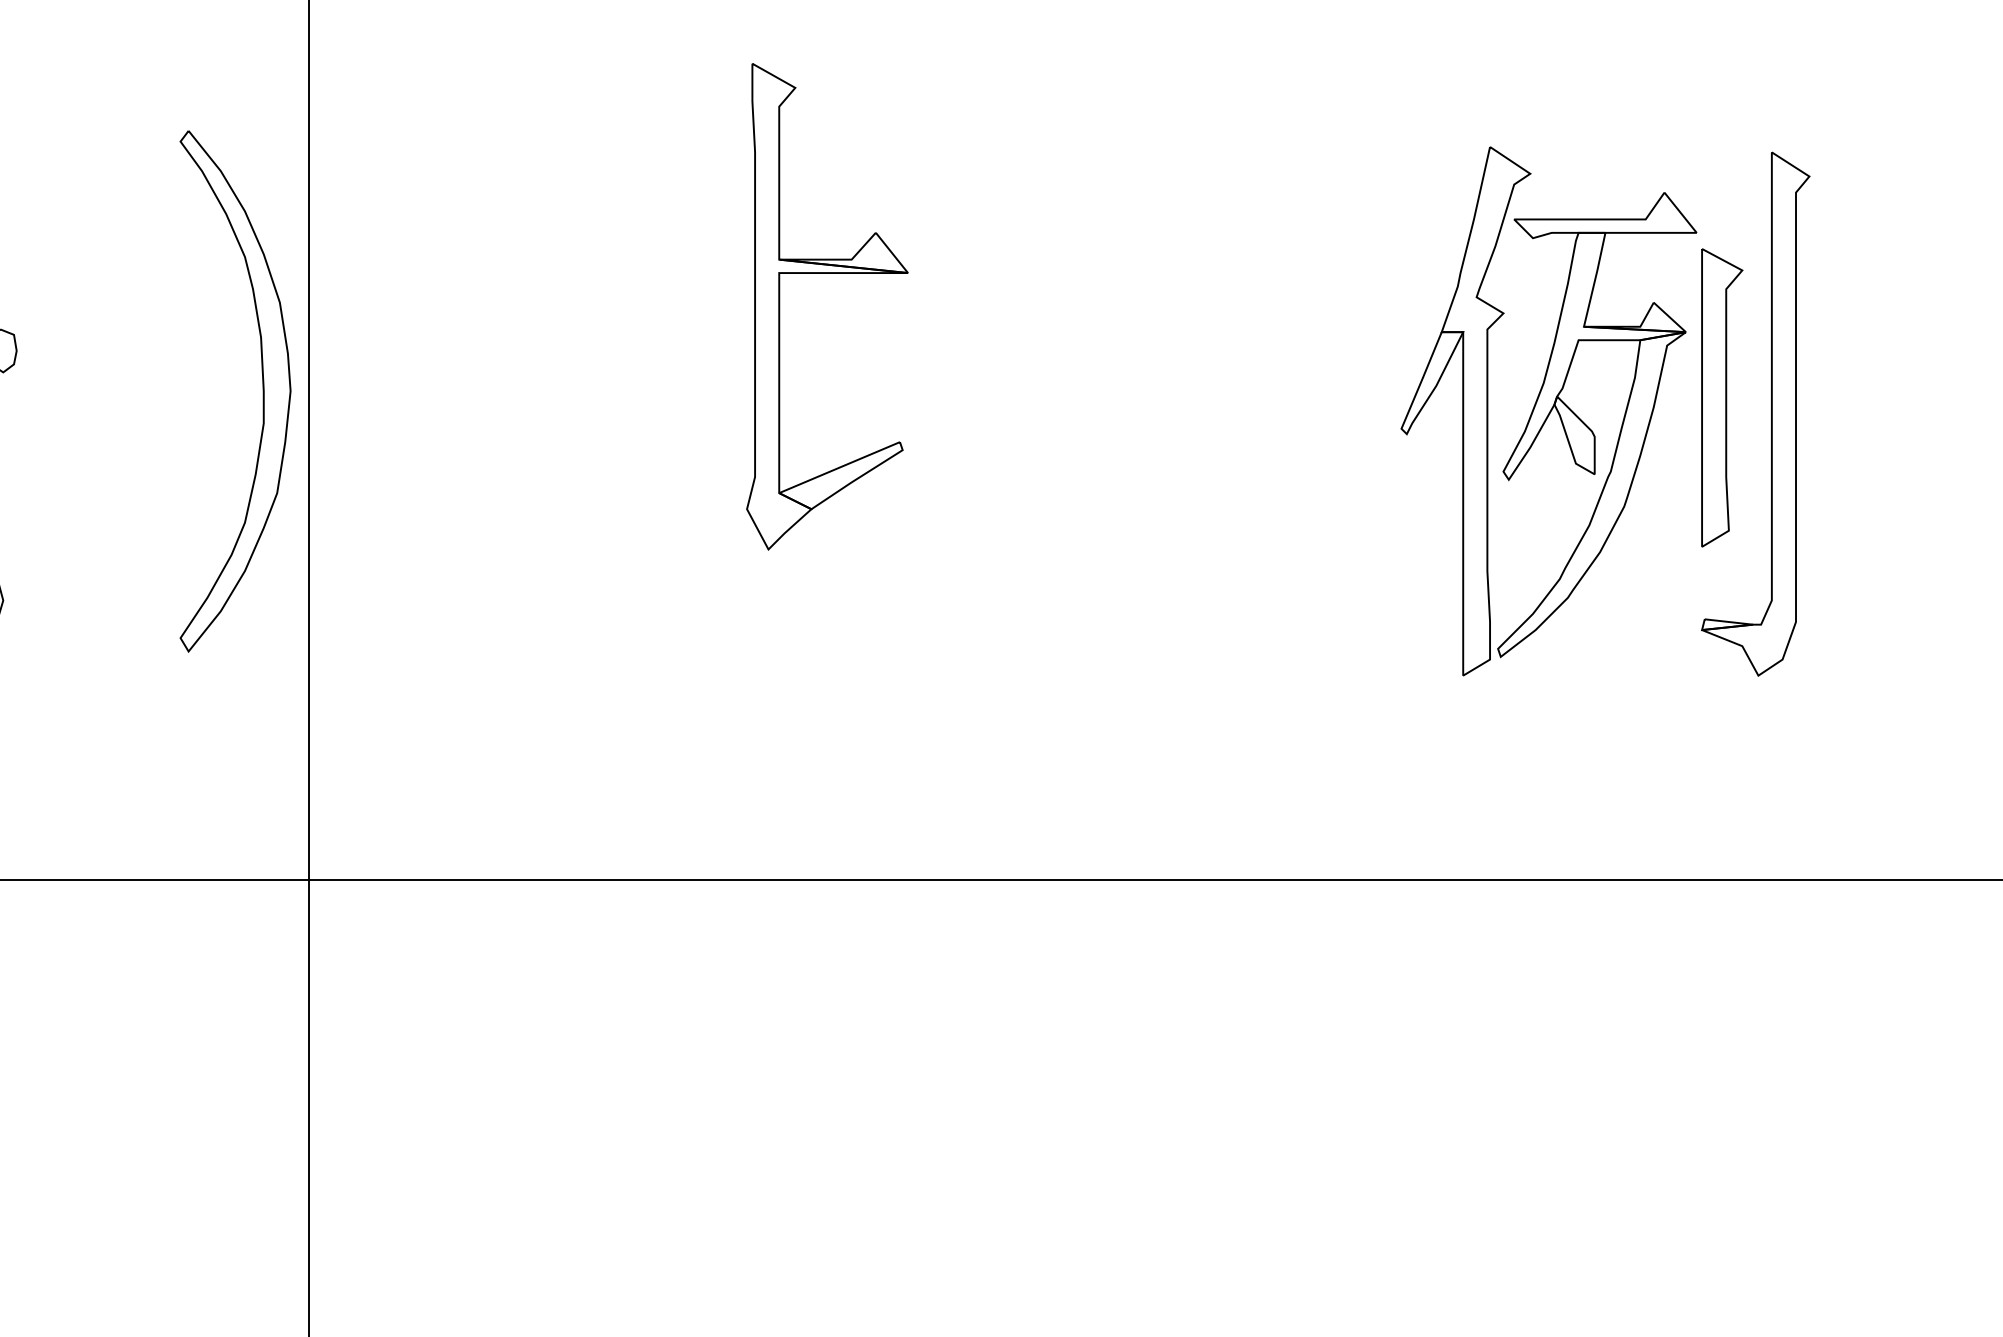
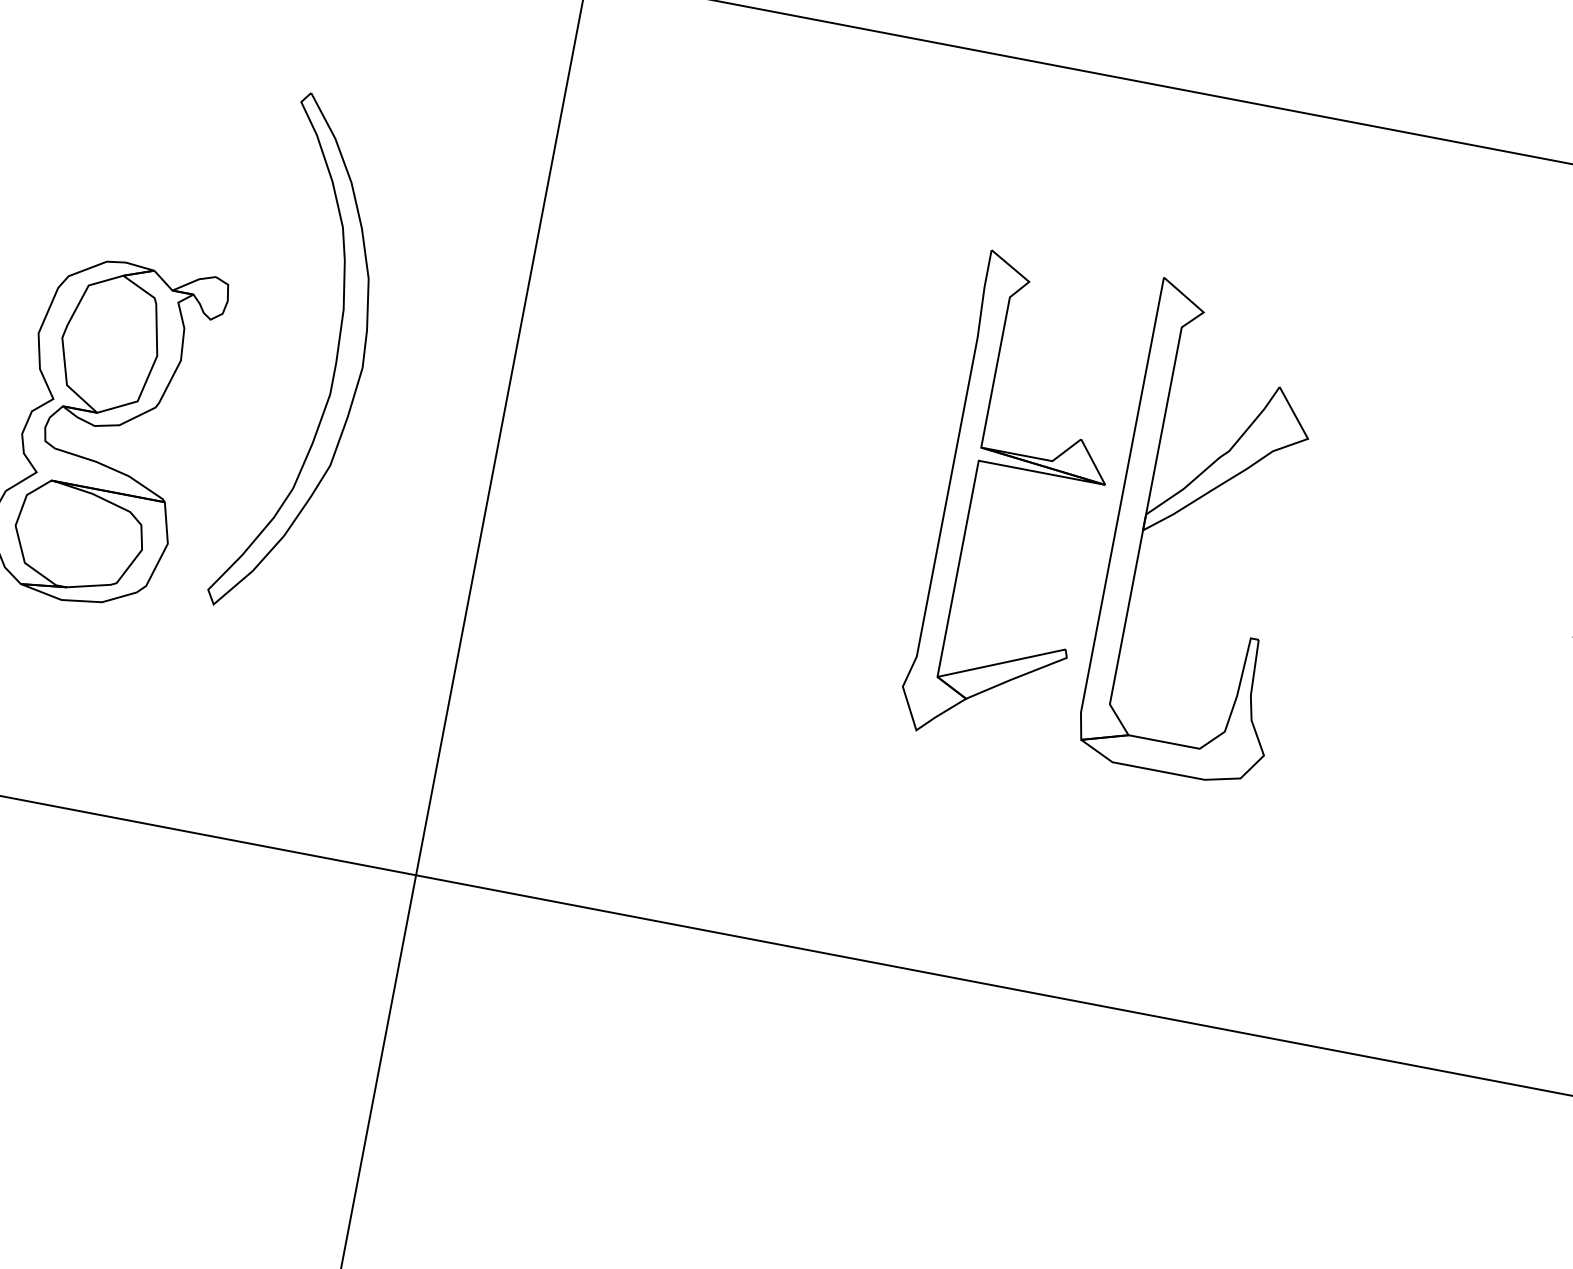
part: (827, 273) -> (1026, 470), moved
part: (1005, 366) -> (1196, 501), added
part: (262, 391) -> (334, 362), moved

